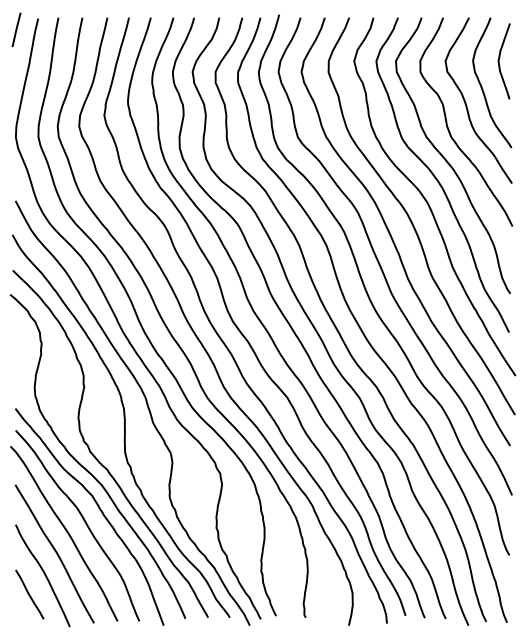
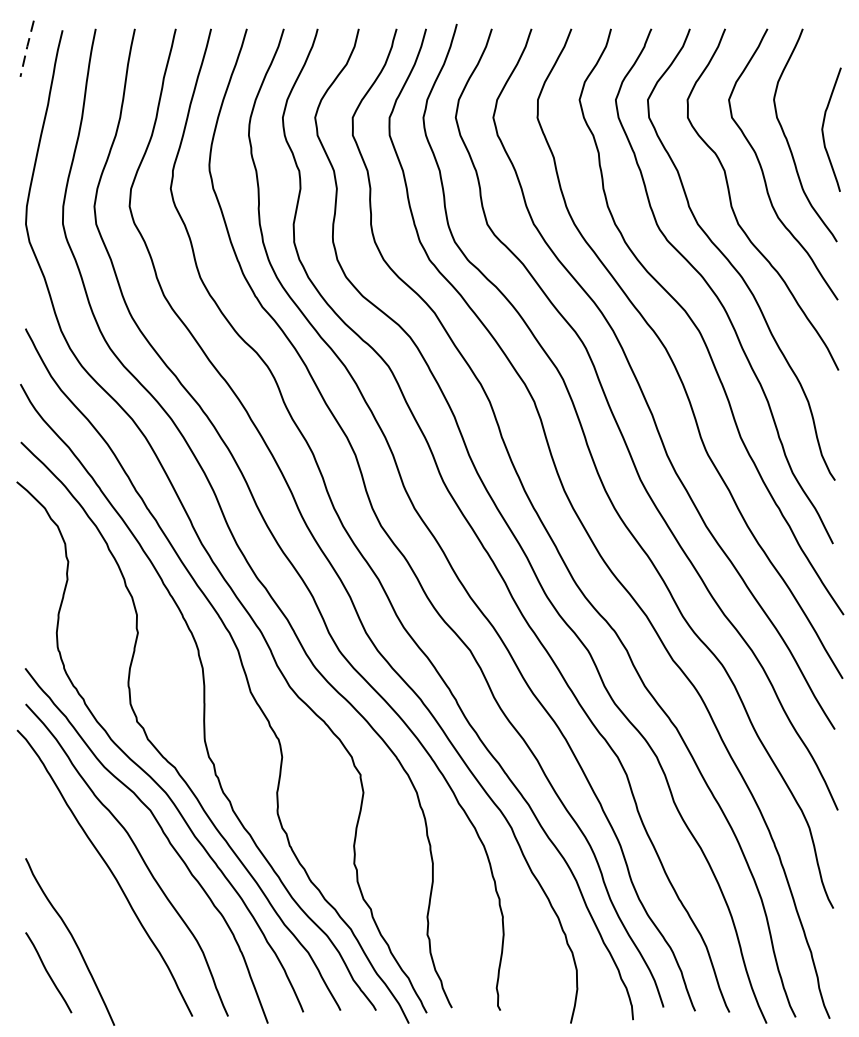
line: (16, 29) -> (27, 48), solid -> dashed
curve: (499, 61) -> (823, 129), moved
curve: (55, 552) -> (90, 903), removed

